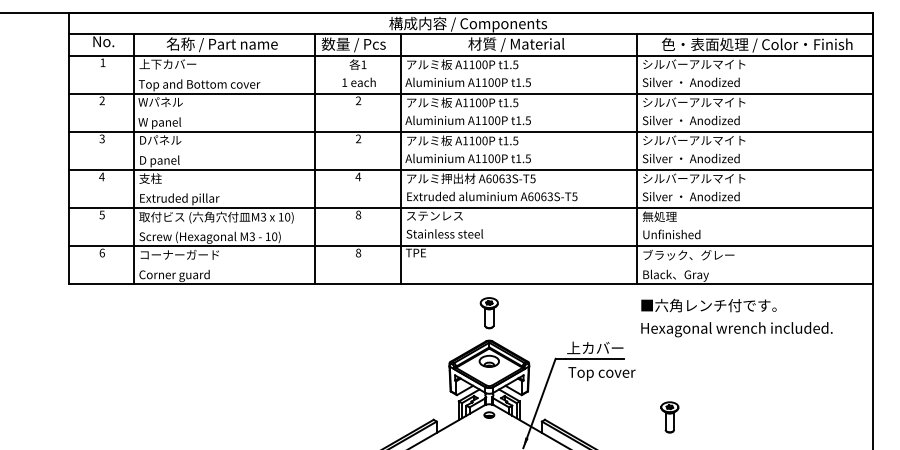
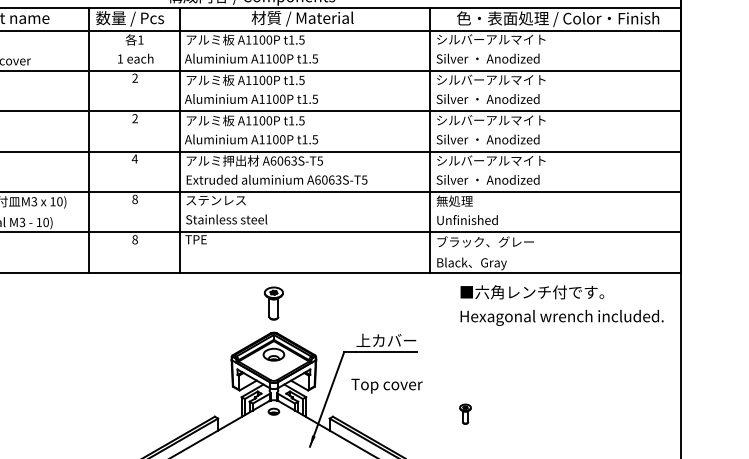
text: (736, 317) -> (561, 304), moved
text: (601, 374) -> (386, 386), moved
part: (669, 417) -> (465, 414), size x0.6

